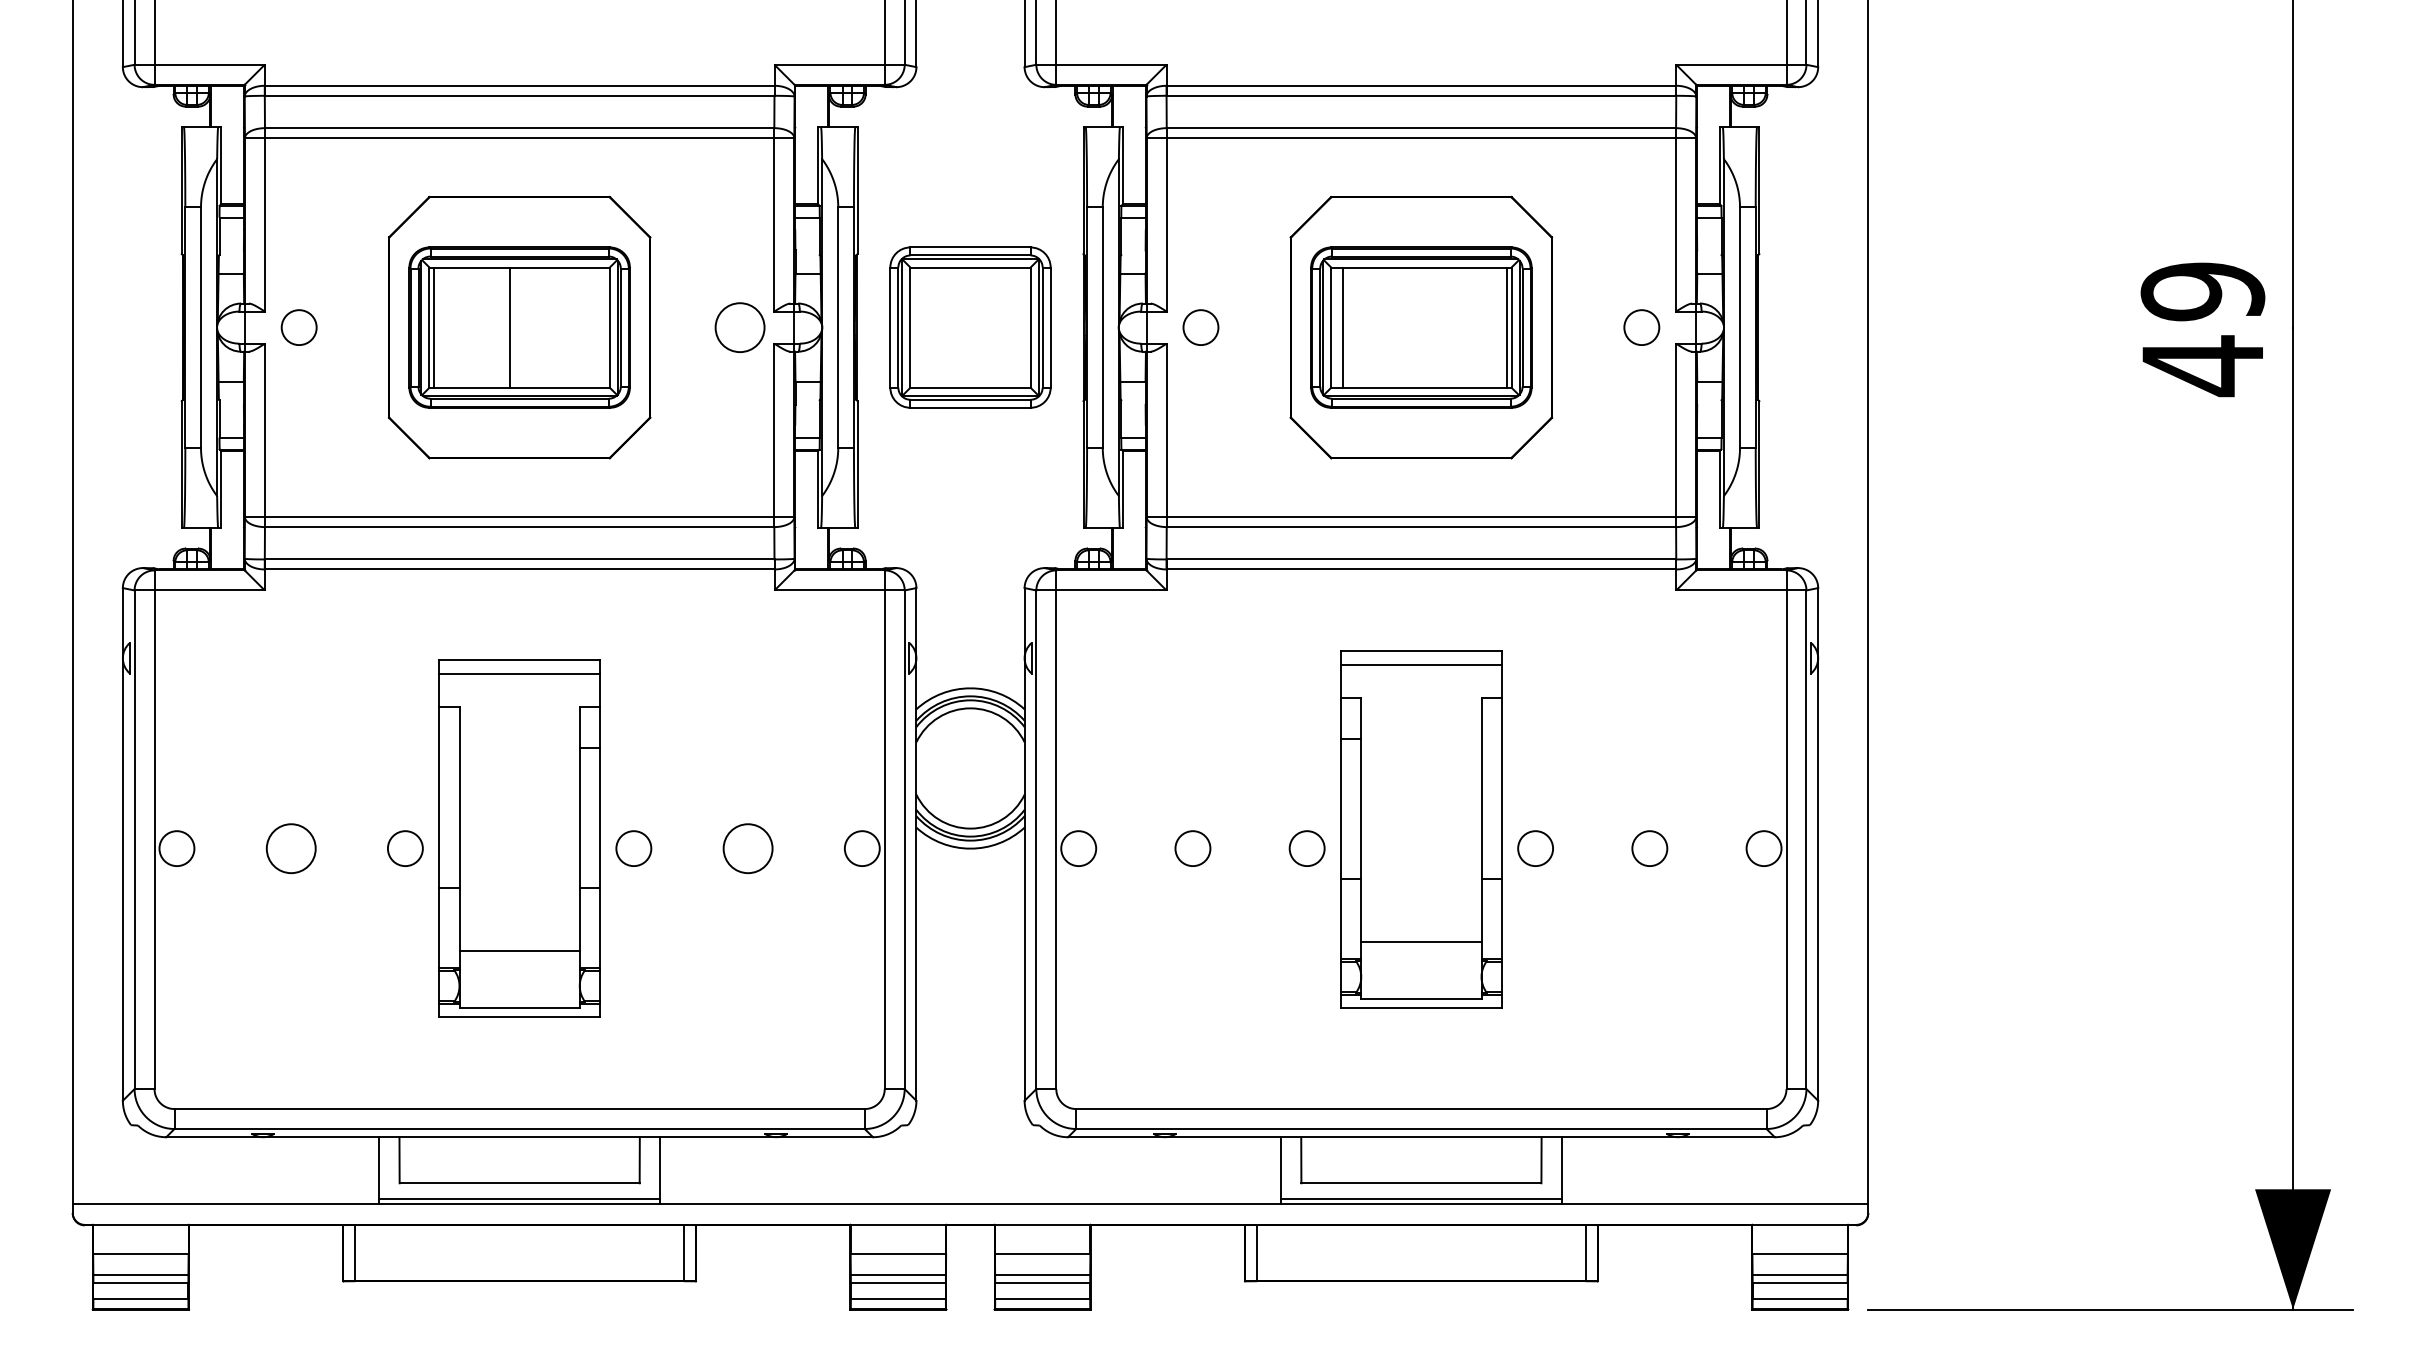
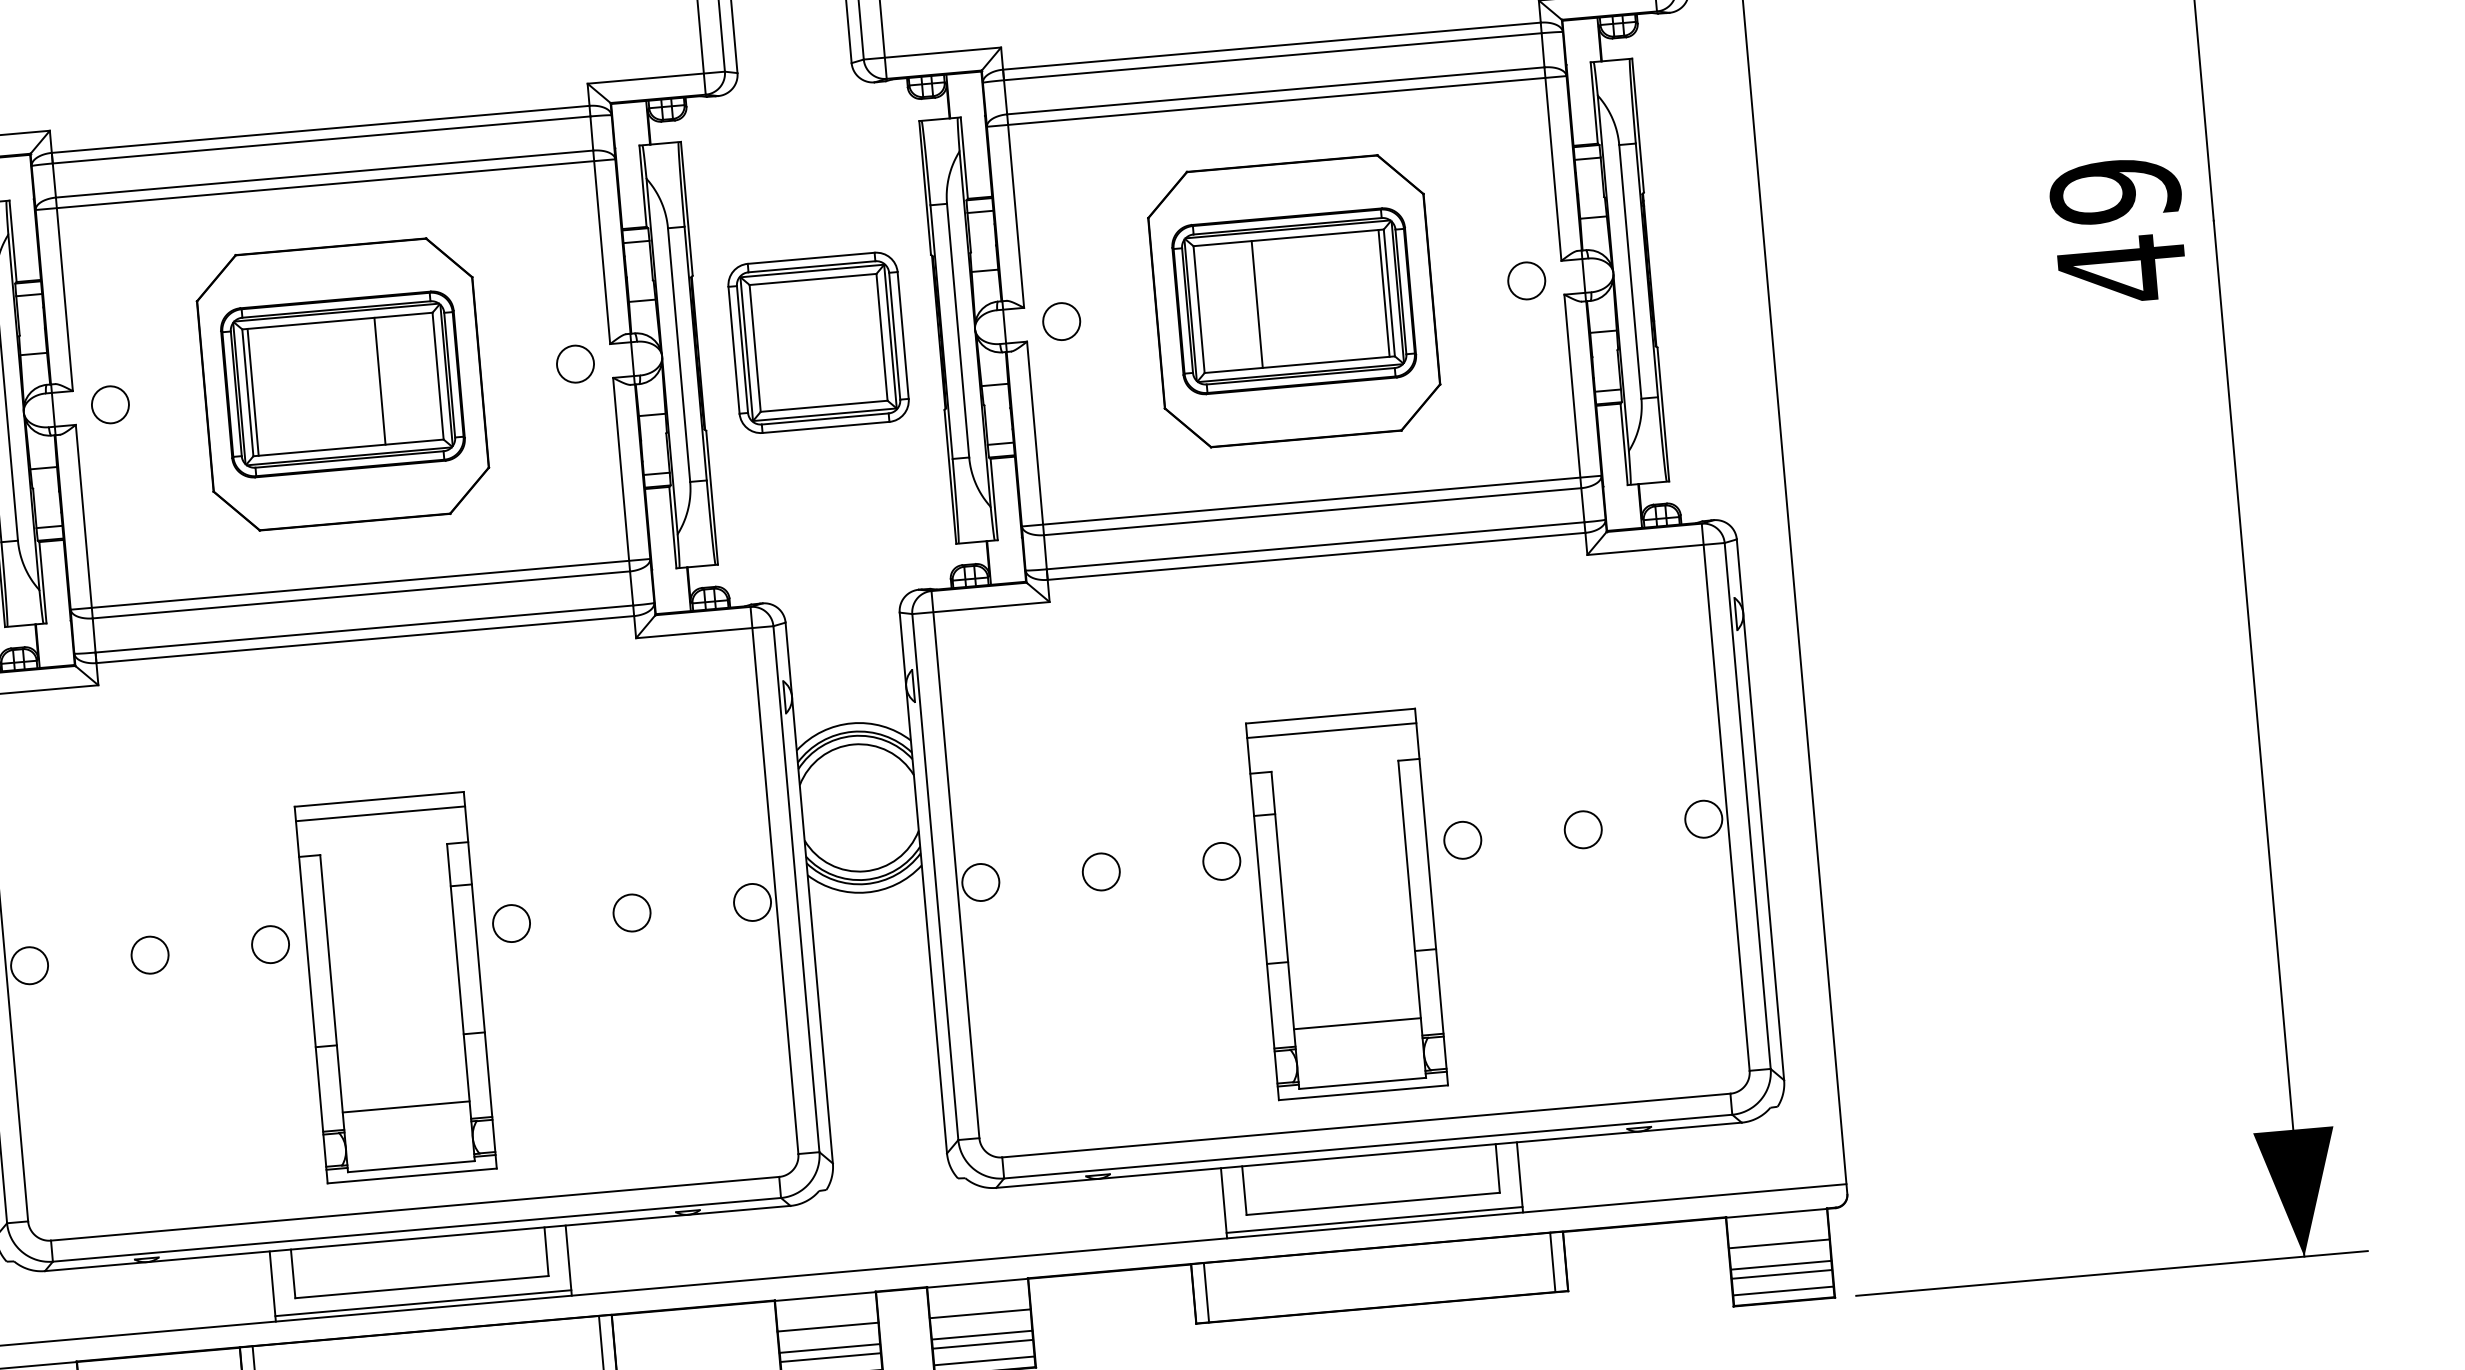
line: (509, 327) -> (379, 381), moved
circle: (739, 327) -> (574, 364), size x0.71
line: (1343, 327) -> (1257, 304), moved
part: (1421, 829) -> (1347, 904), moved
part: (519, 838) -> (395, 987), moved
circle: (290, 848) -> (149, 955), size x0.71
circle: (747, 848) -> (631, 912), size x0.71

